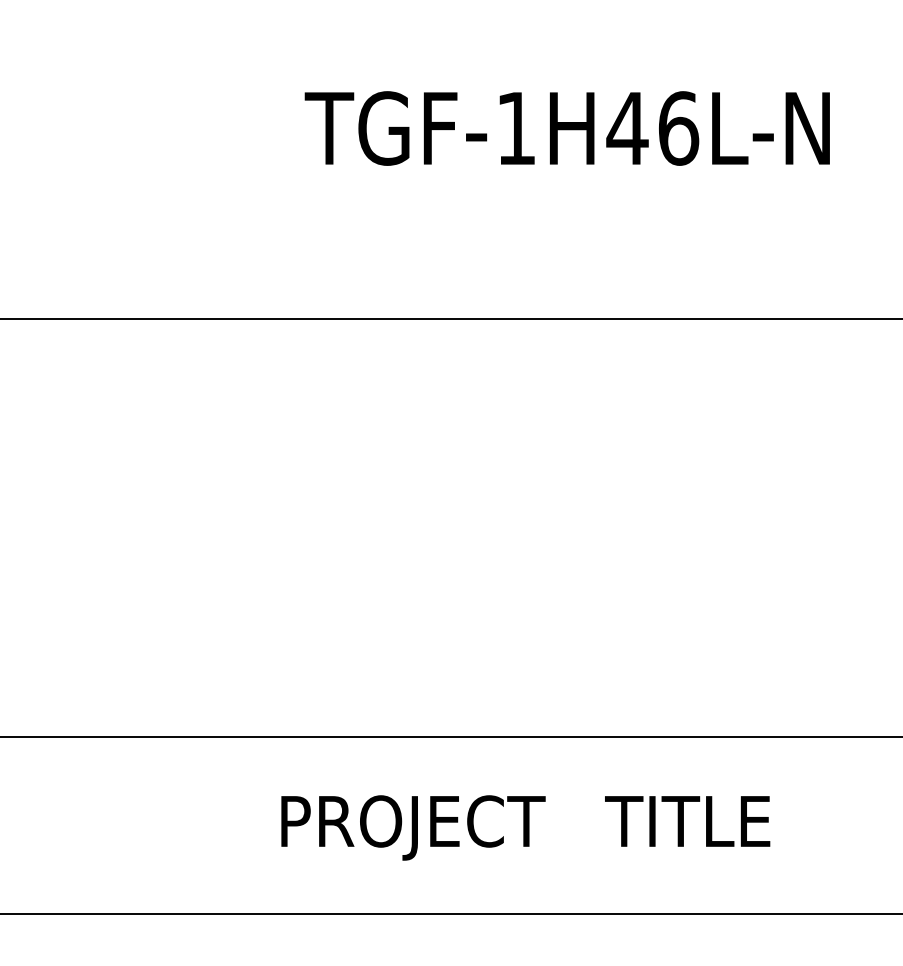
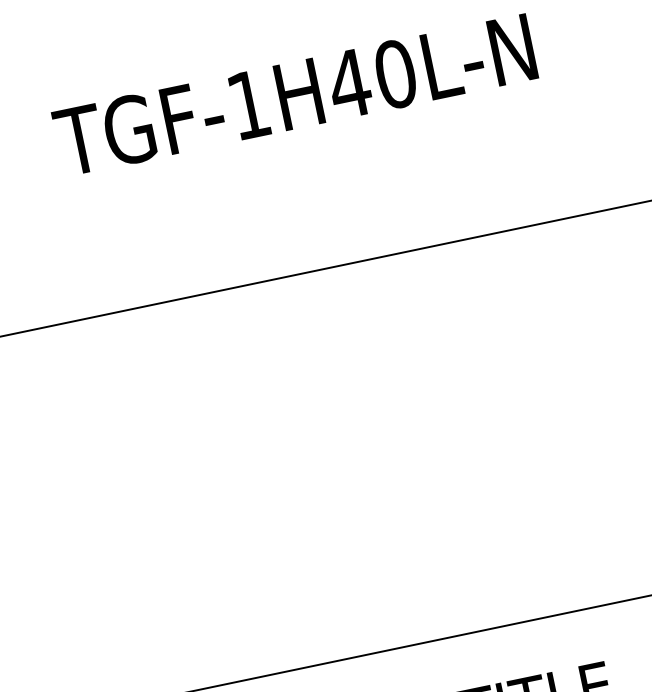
text: (678, 128) -> (395, 74), TGF-1H46L-N -> TGF-1H40L-N

